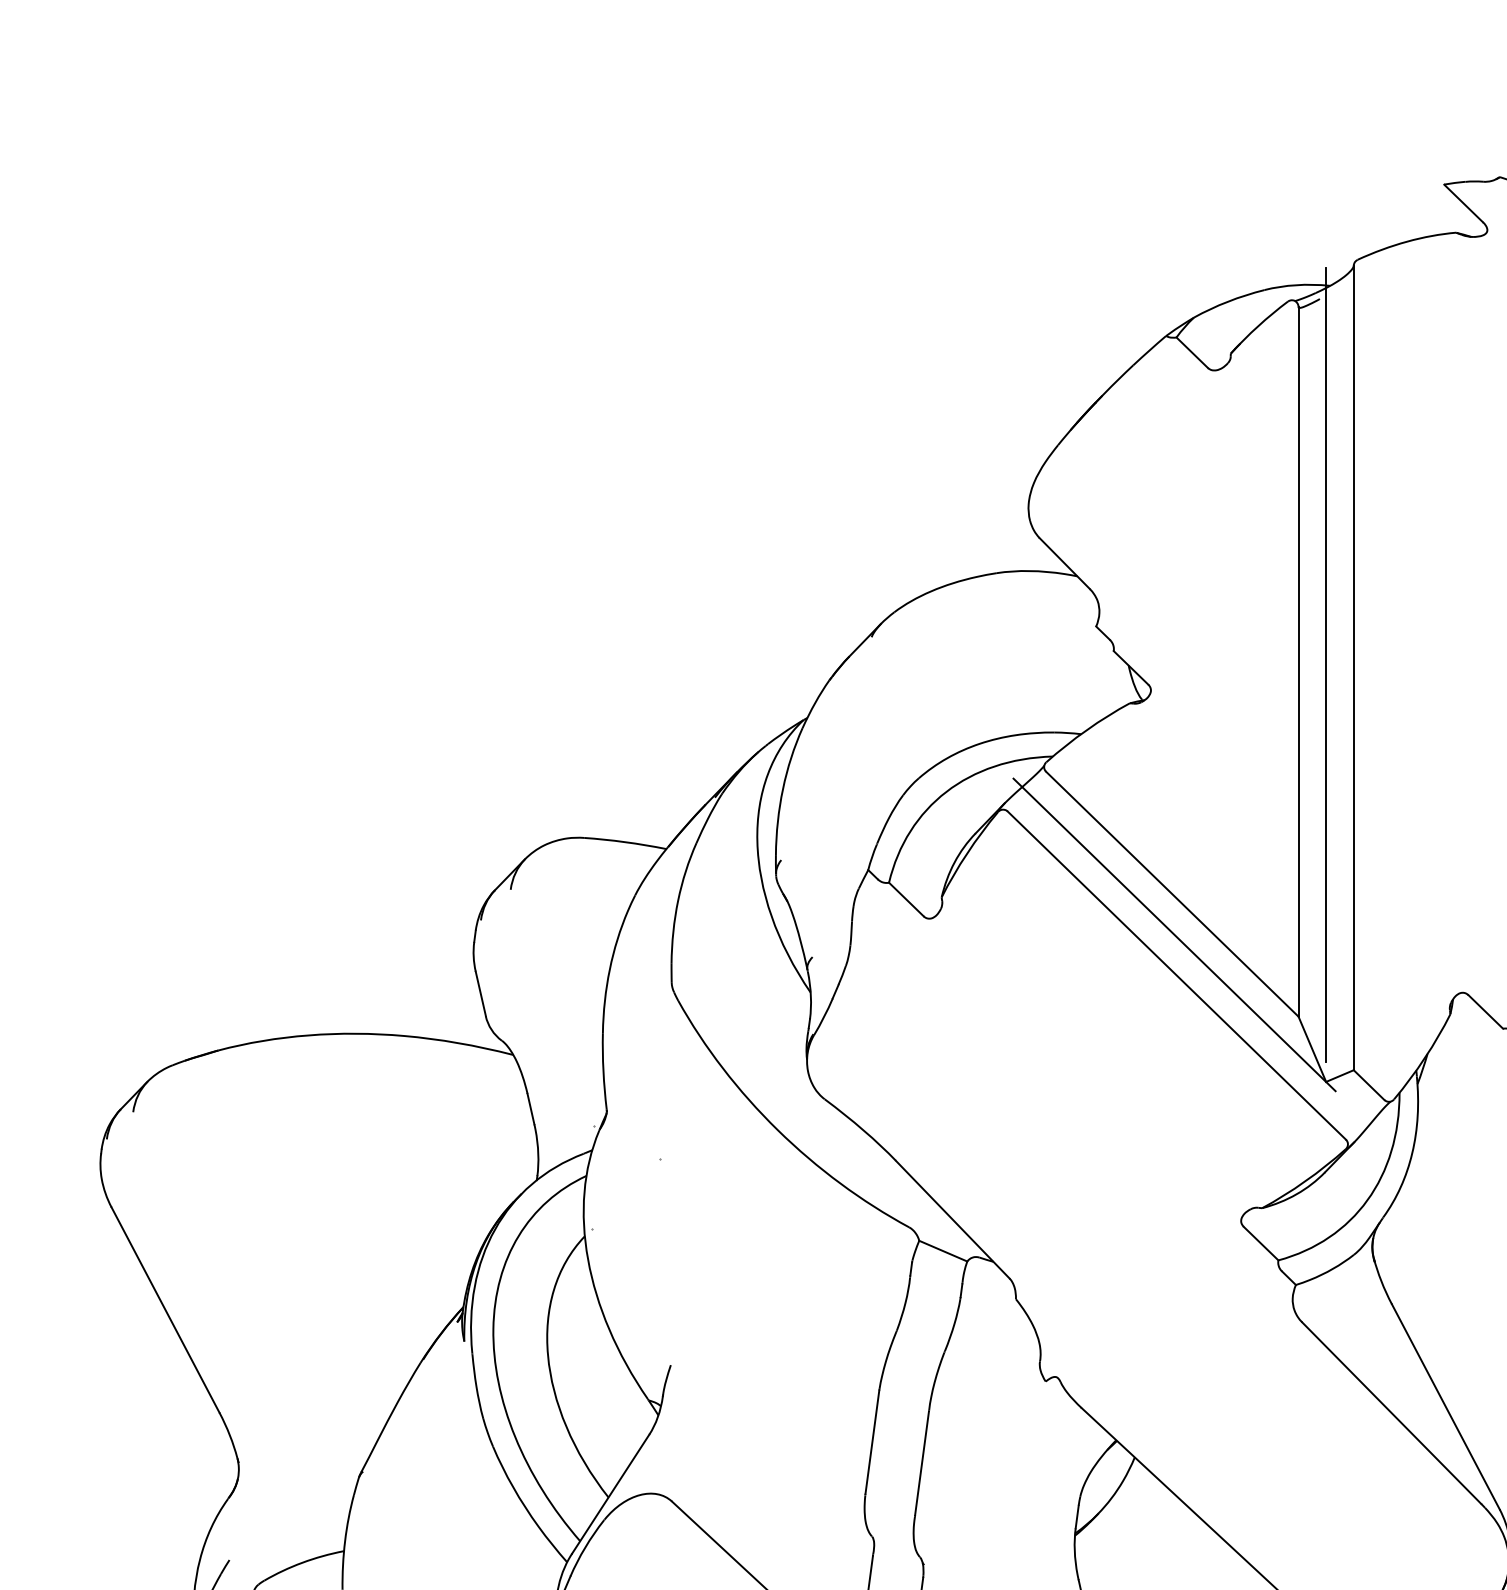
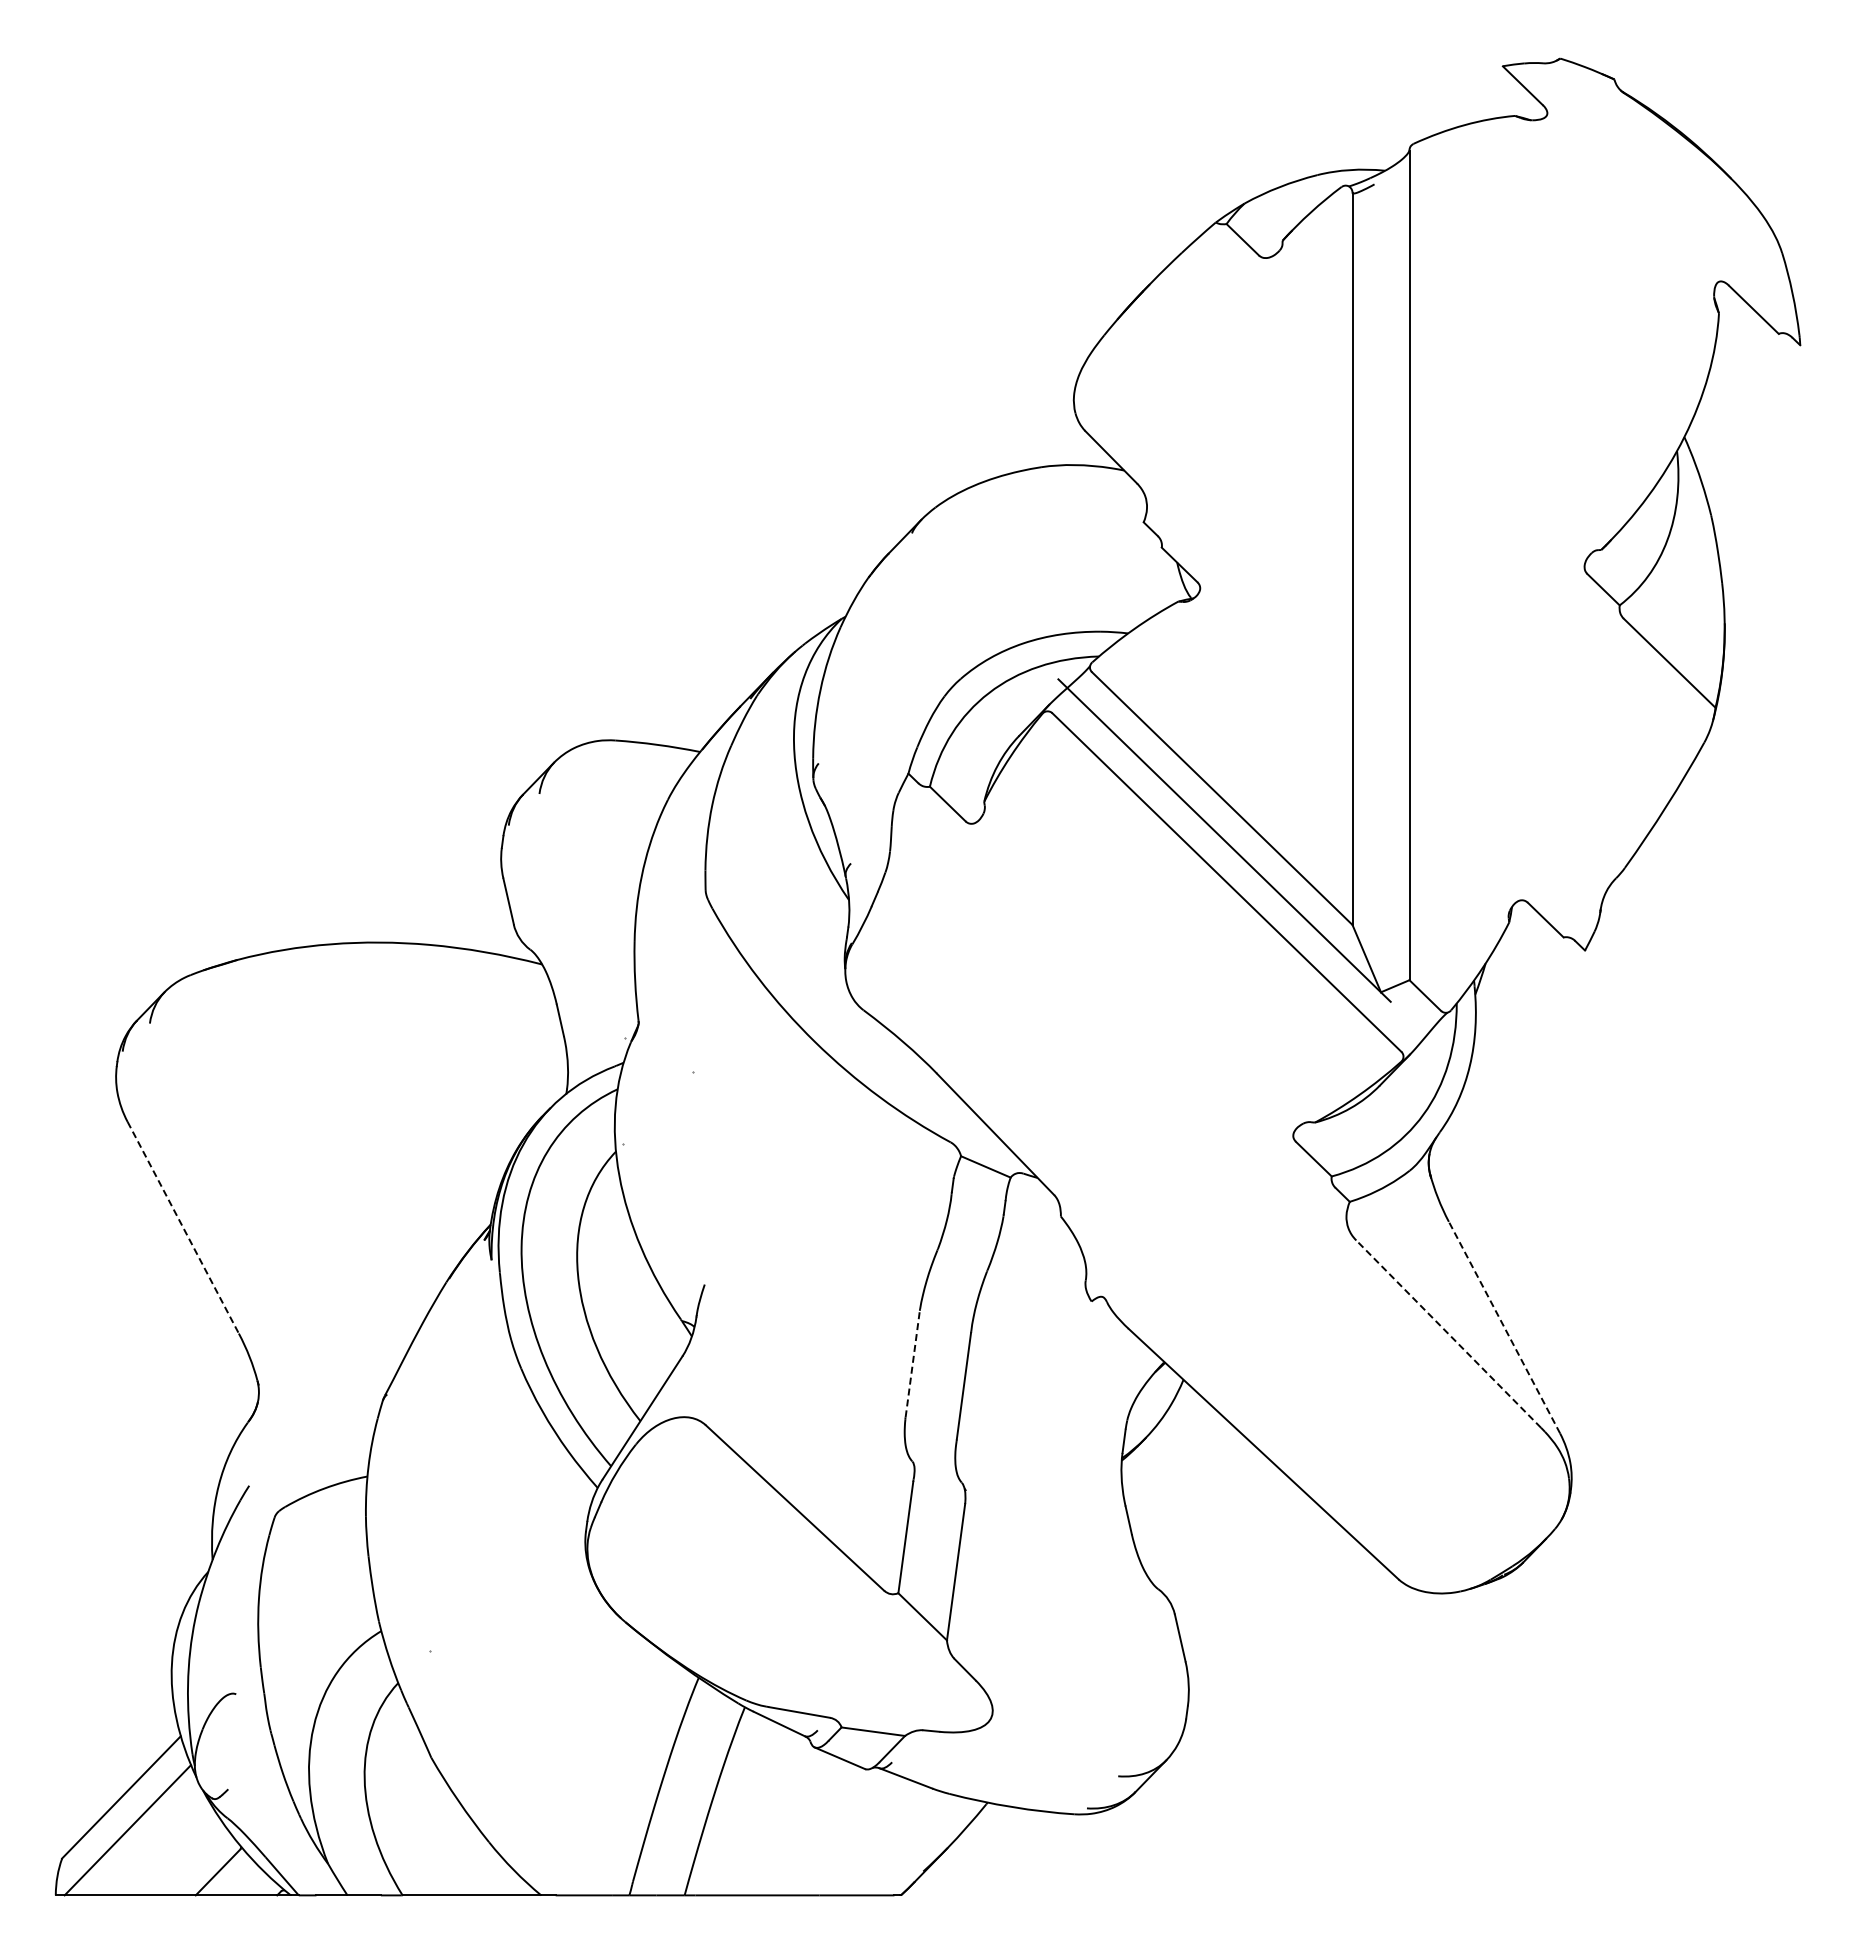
line: (1326, 664) -> (1381, 561), removed
line: (165, 1309) -> (183, 1227), solid -> dashed
line: (1445, 1406) -> (1504, 1327), solid -> dashed
line: (1391, 1412) -> (1448, 1333), solid -> dashed
line: (872, 1442) -> (912, 1364), solid -> dashed

